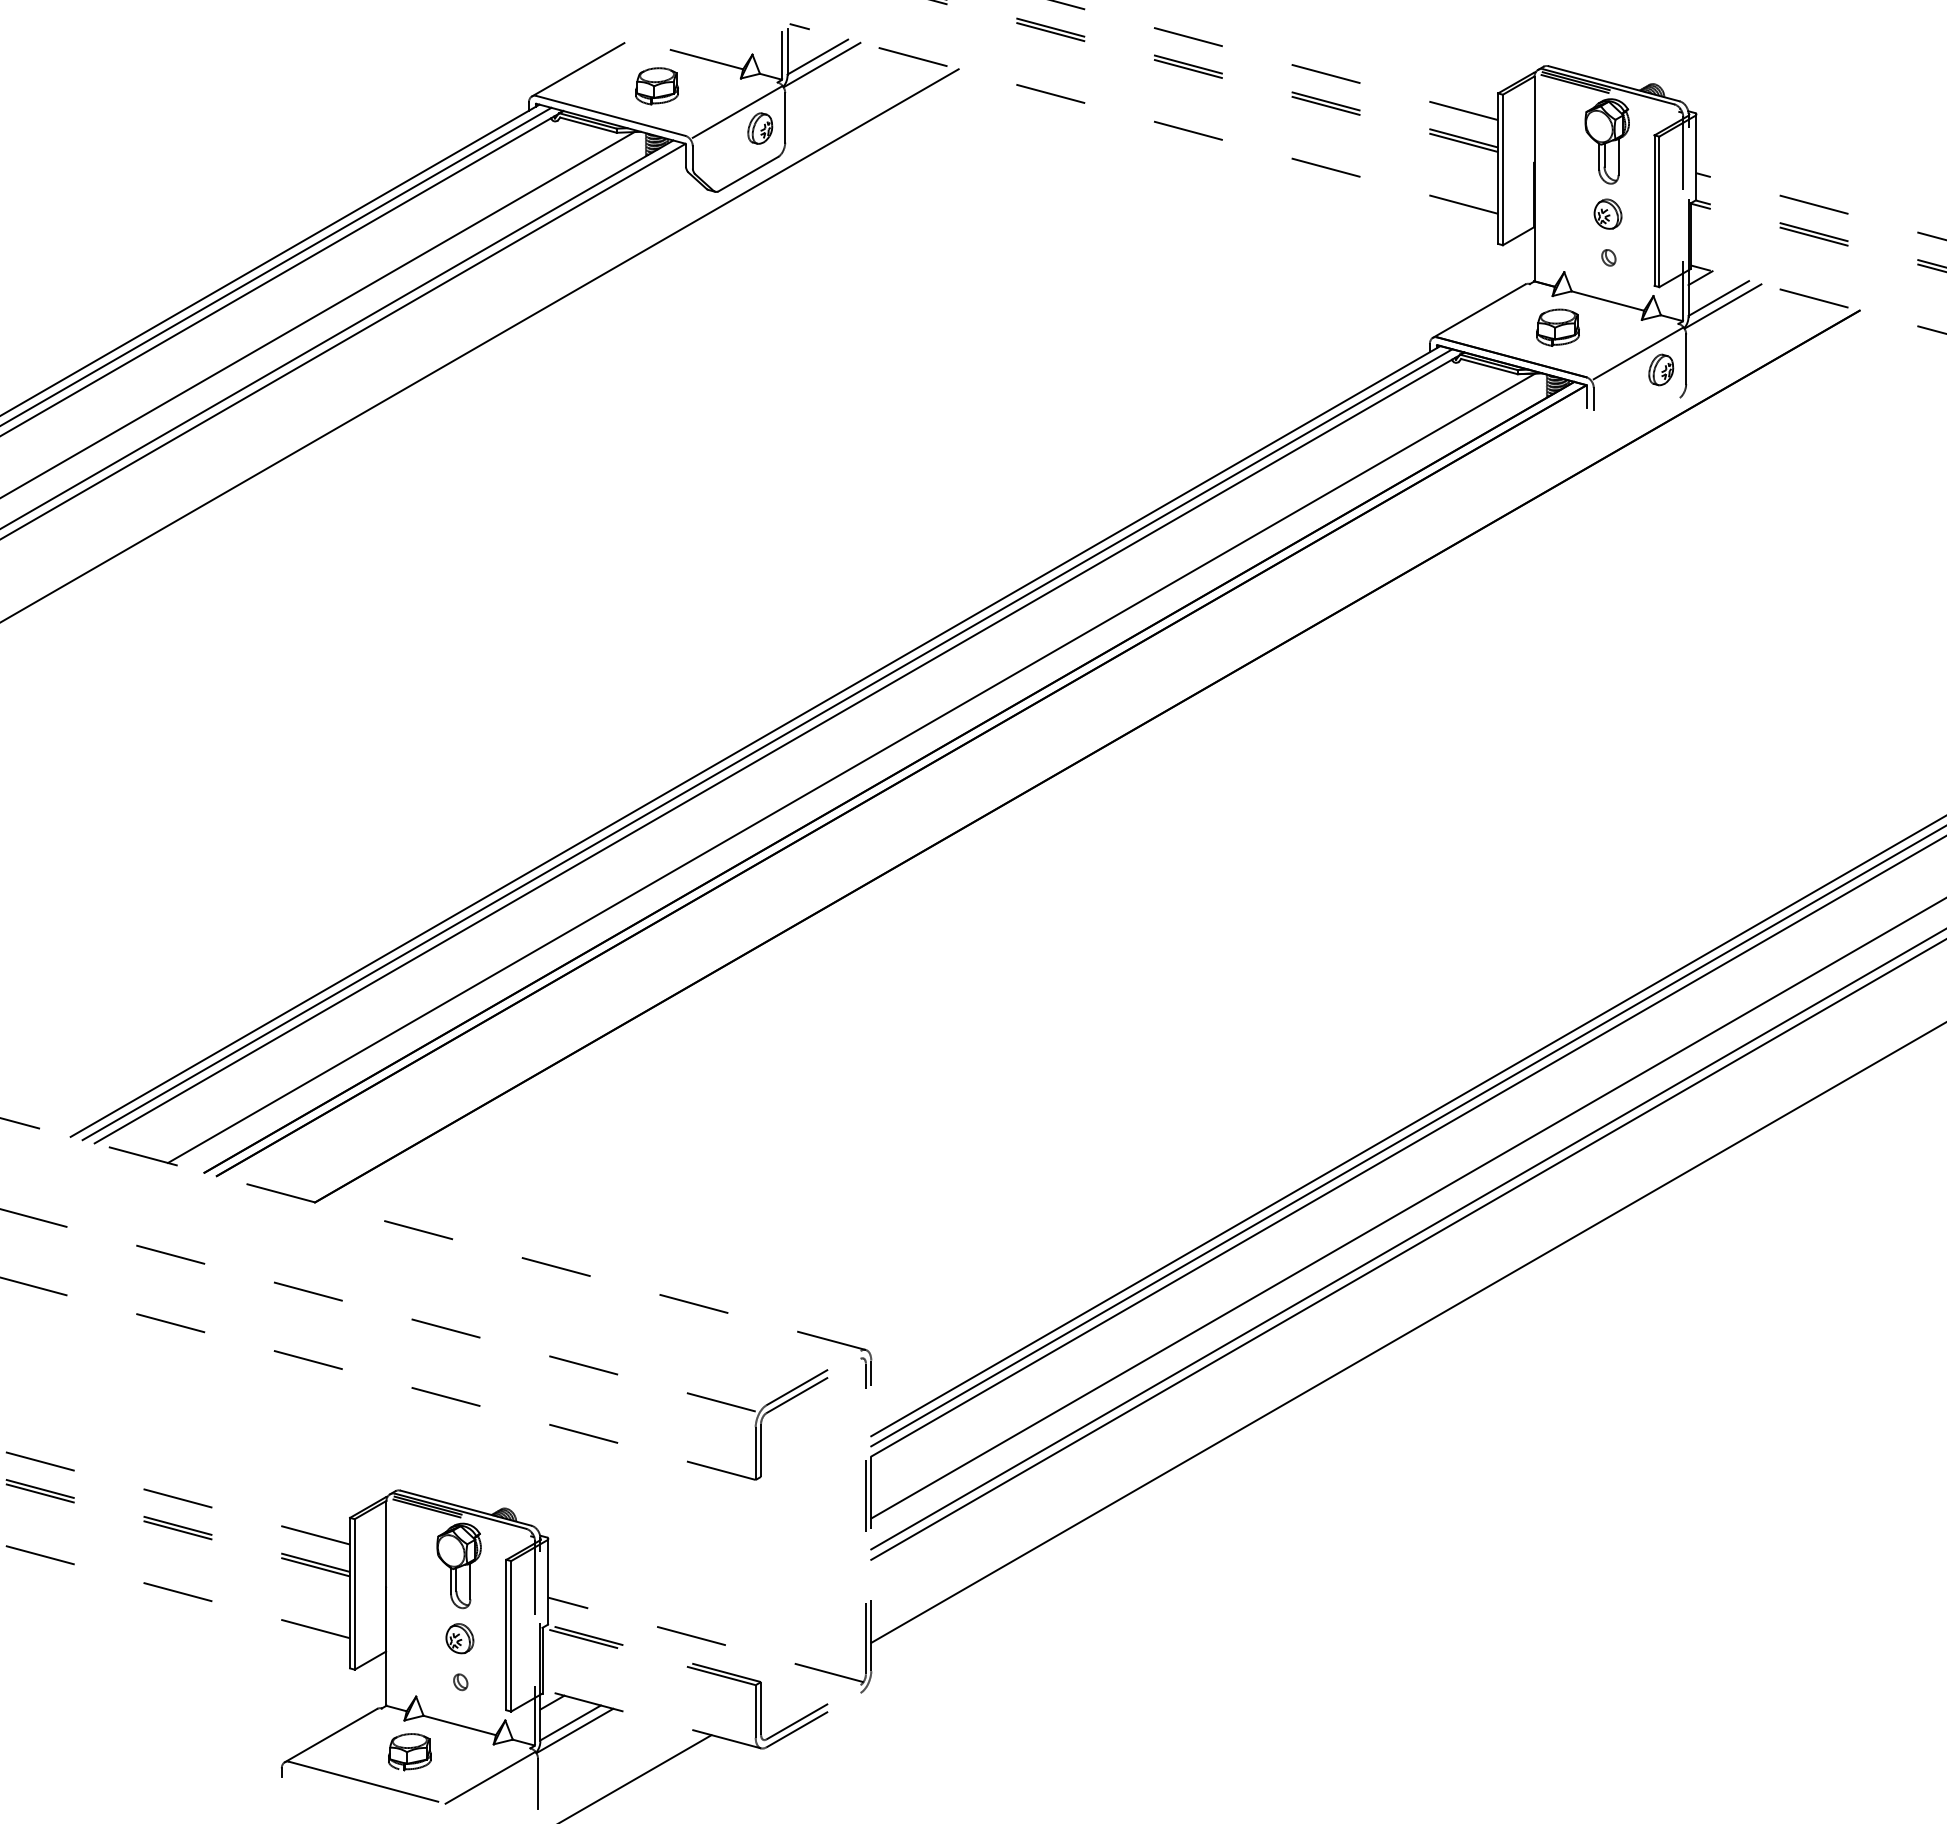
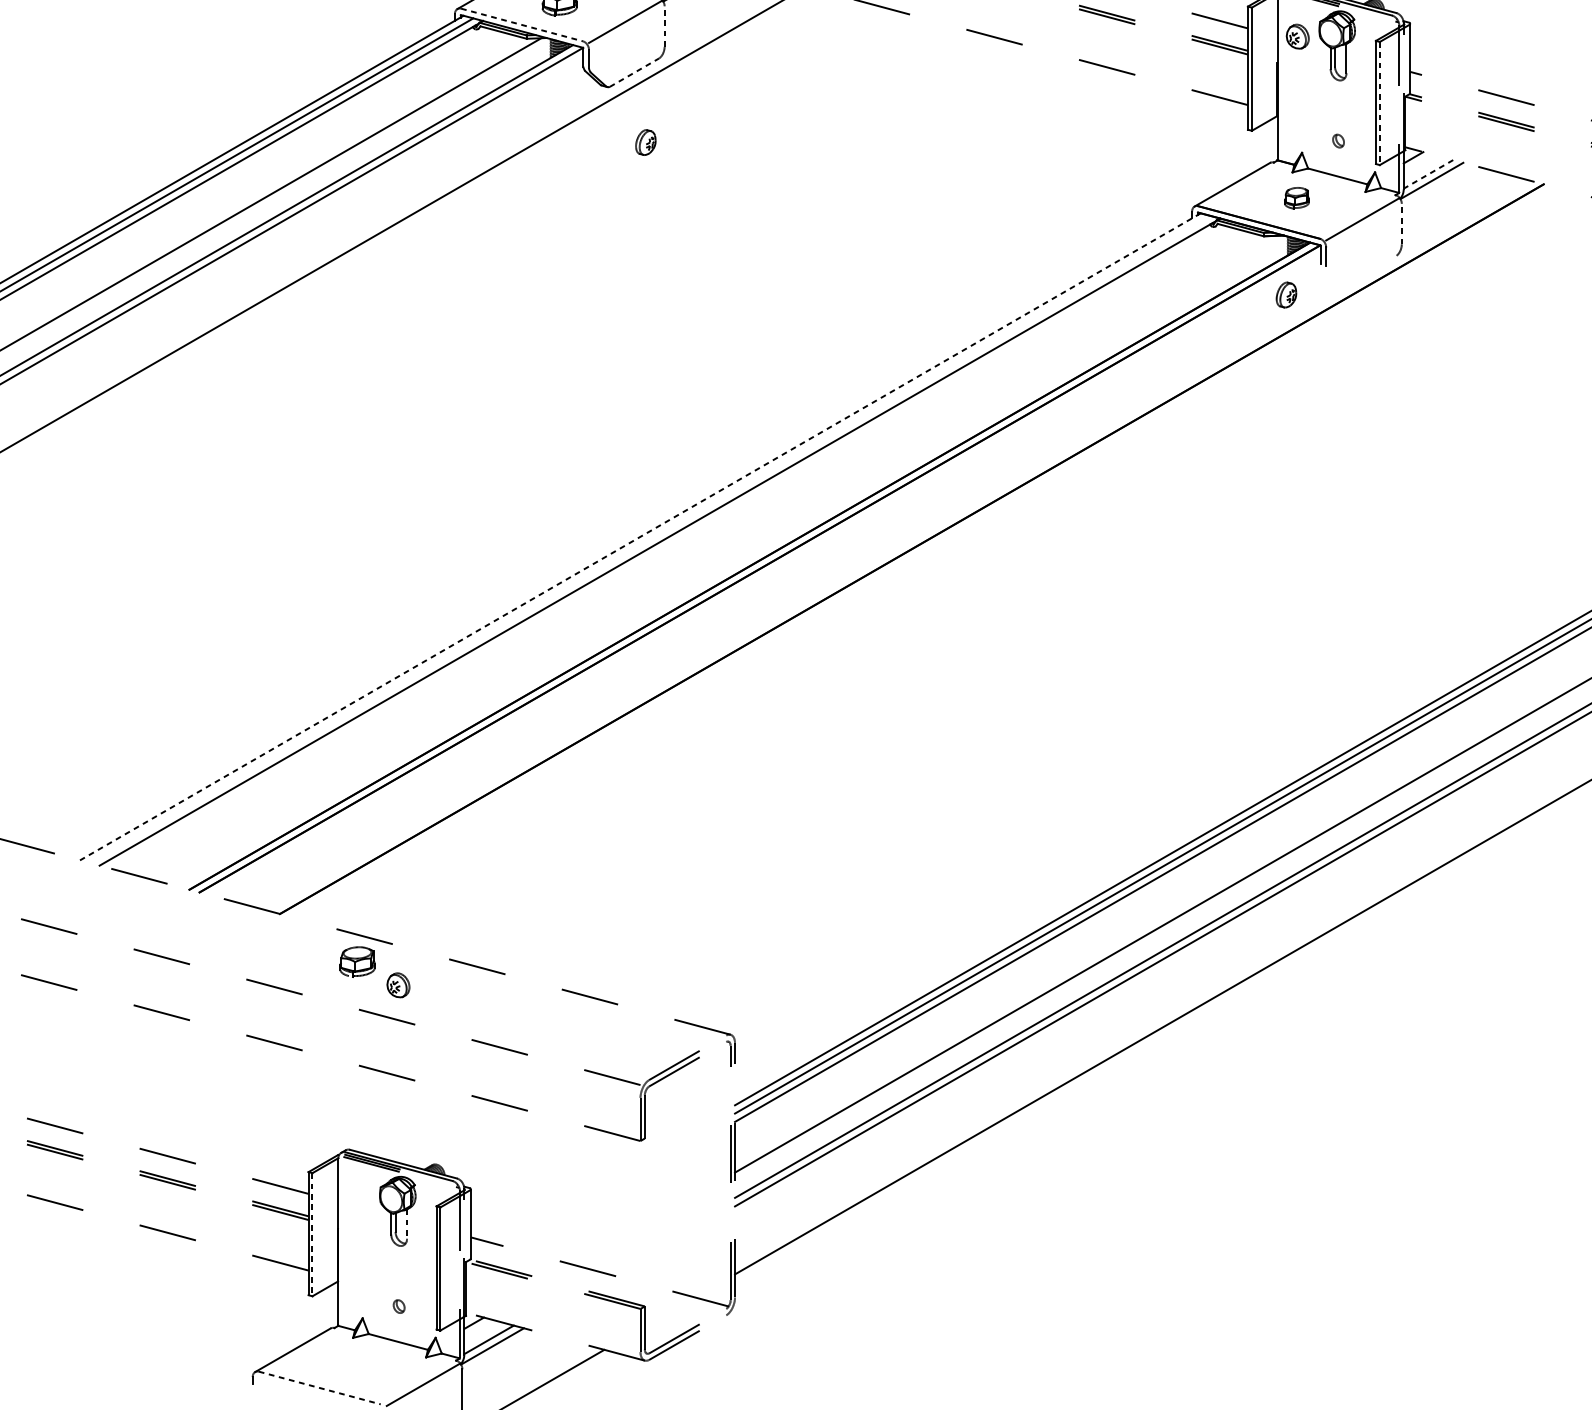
line: (611, 116) -> (522, 25), solid -> dashed
line: (785, 117) -> (664, 26), solid -> dashed
part: (760, 128) -> (646, 142), moved
line: (748, 174) -> (634, 72), solid -> dashed
line: (1659, 212) -> (1379, 104), solid -> dashed
part: (1607, 213) -> (1297, 36), moved
line: (1718, 298) -> (1428, 174), solid -> dashed
part: (1557, 327) -> (1296, 198), size x0.7
line: (1686, 359) -> (1402, 224), solid -> dashed
part: (1661, 369) -> (1286, 294), moved
line: (755, 741) -> (640, 536), solid -> dashed
line: (767, 744) -> (650, 539), removed
line: (851, 767) -> (718, 558), removed
line: (470, 1581) -> (407, 1224), solid -> dashed
line: (354, 1594) -> (312, 1234), solid -> dashed
part: (459, 1638) -> (398, 985), moved
part: (409, 1752) -> (357, 962), moved
line: (364, 1781) -> (320, 1387), solid -> dashed

